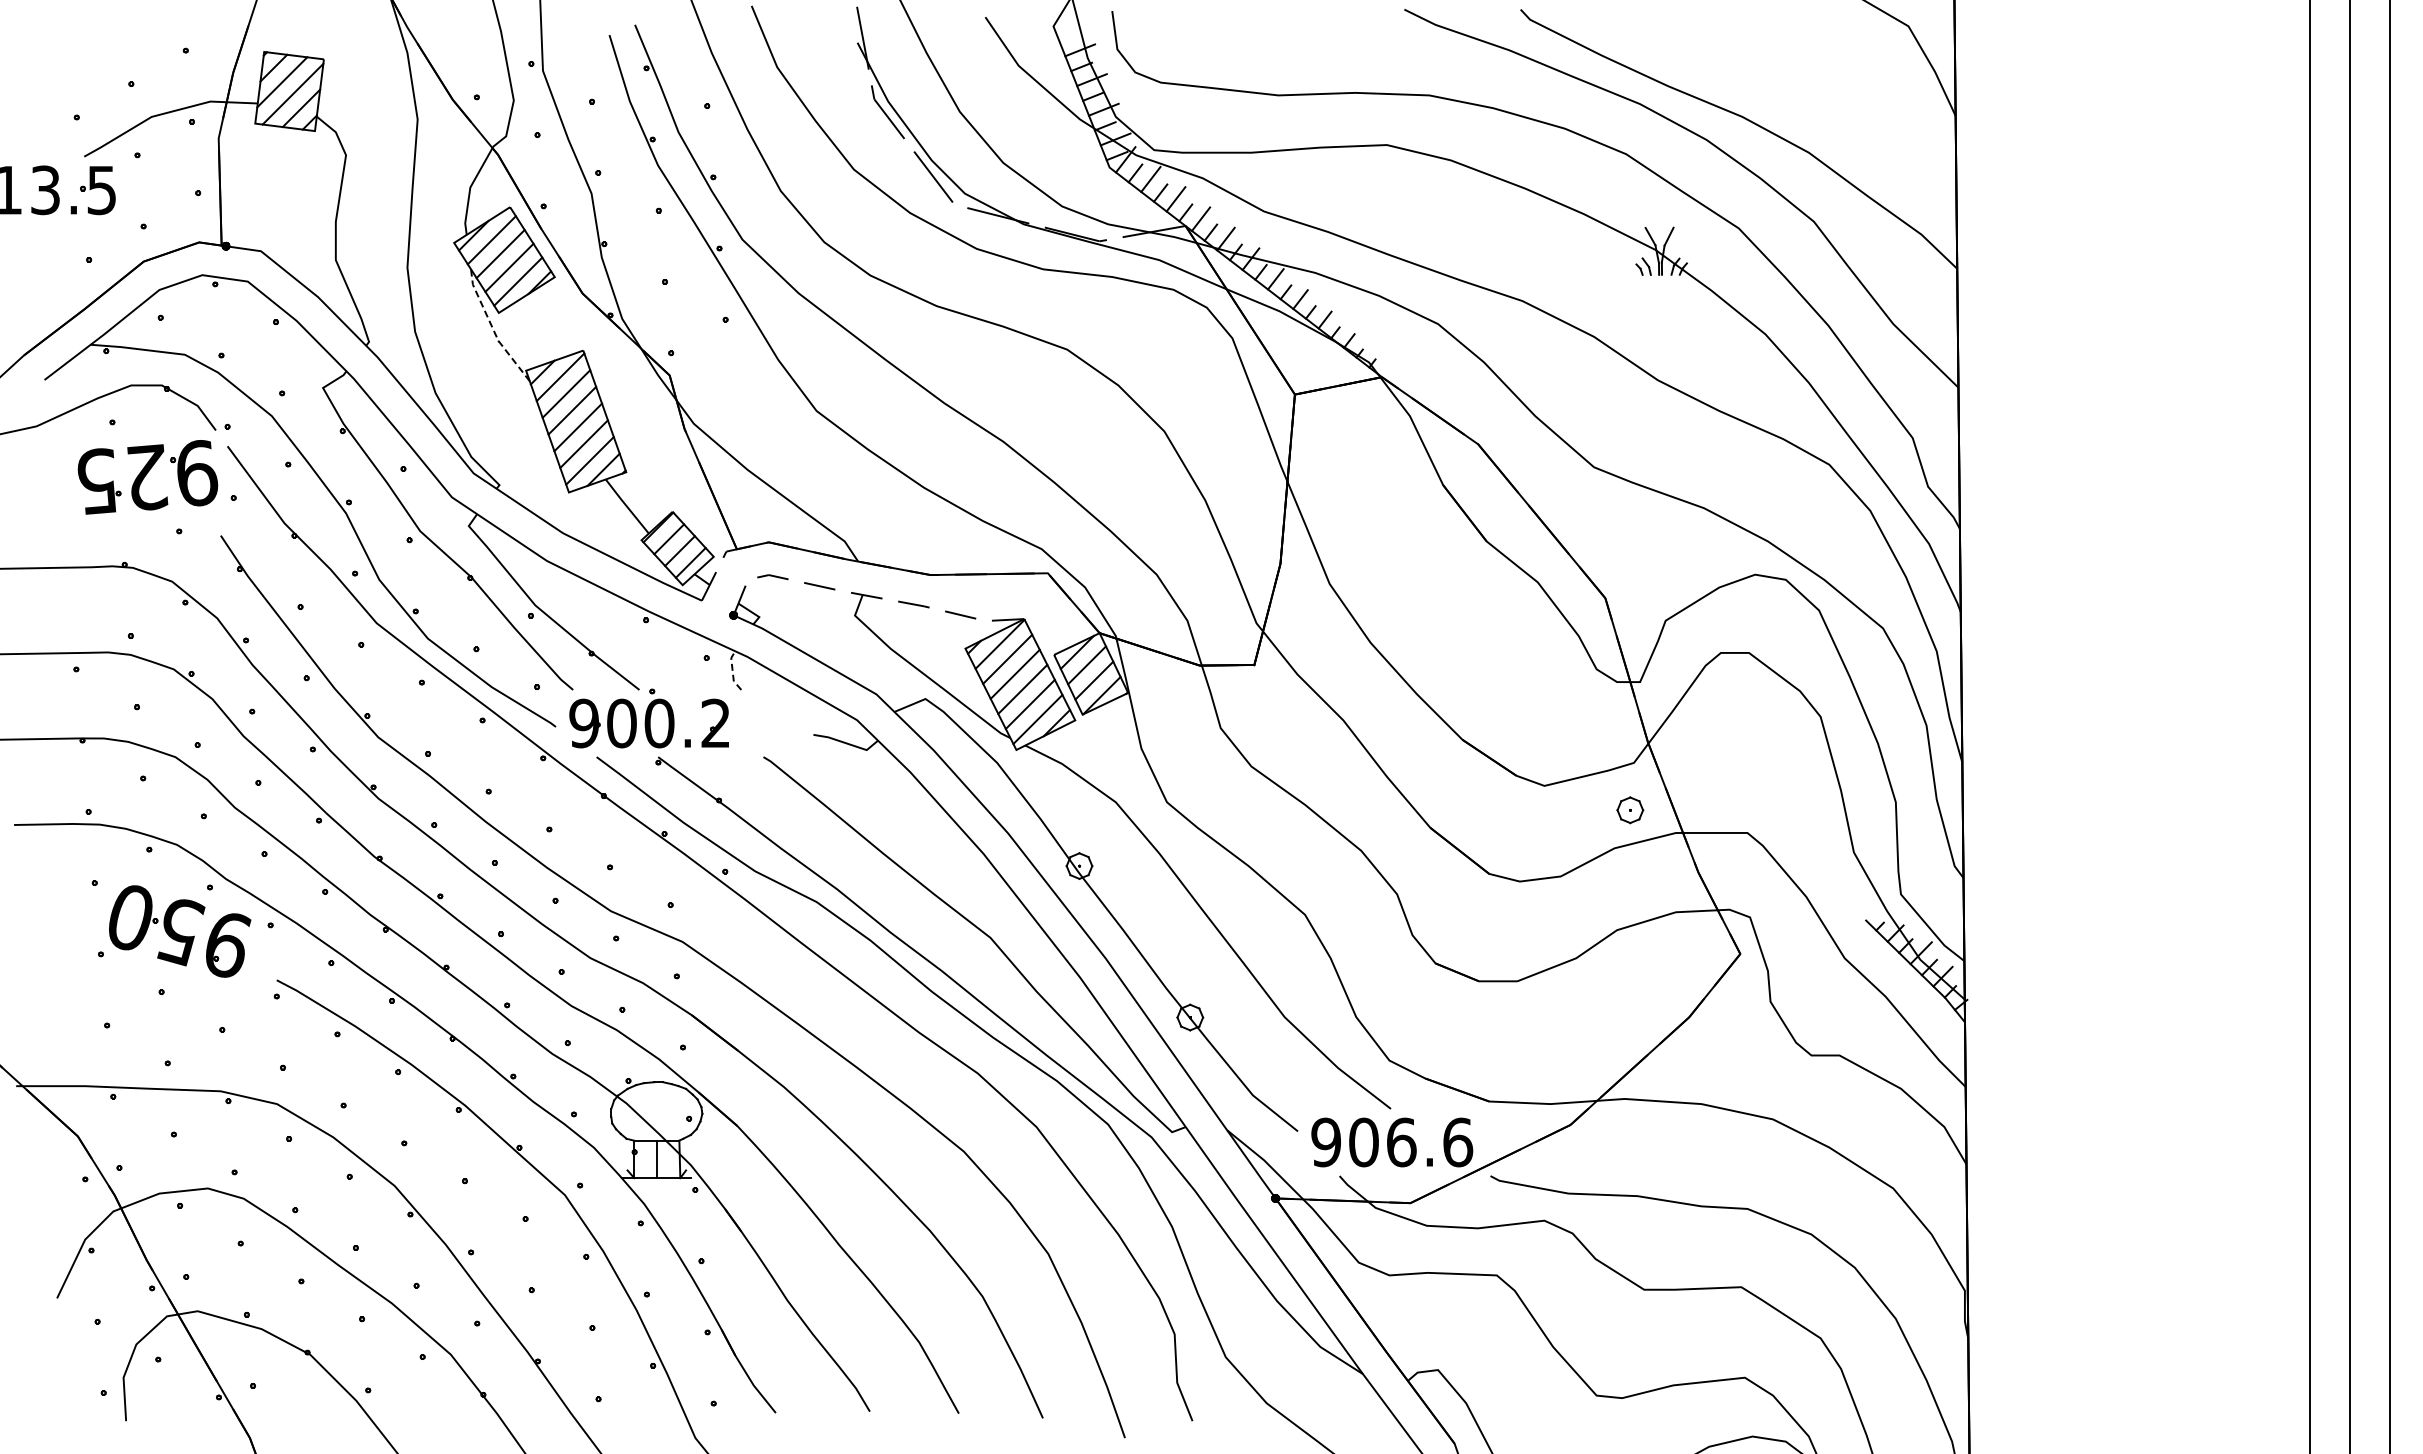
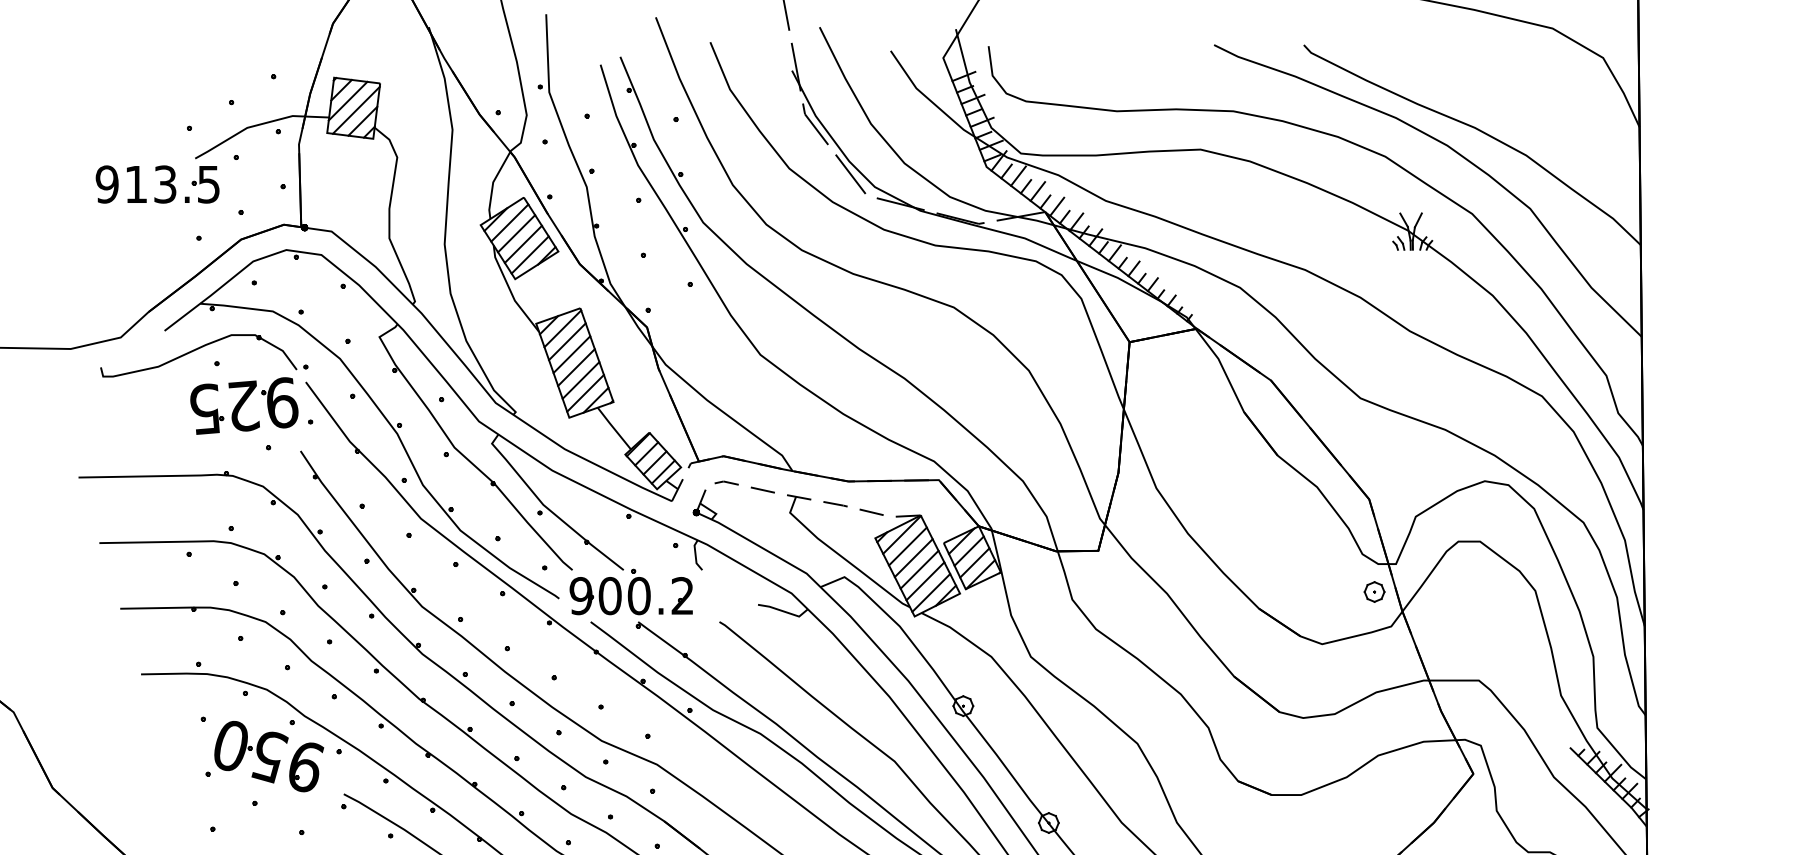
line: (492, 328) -> (510, 291), dashed -> solid
line: (732, 671) -> (695, 555), dashed -> solid
part: (1630, 810) -> (1374, 592), moved

